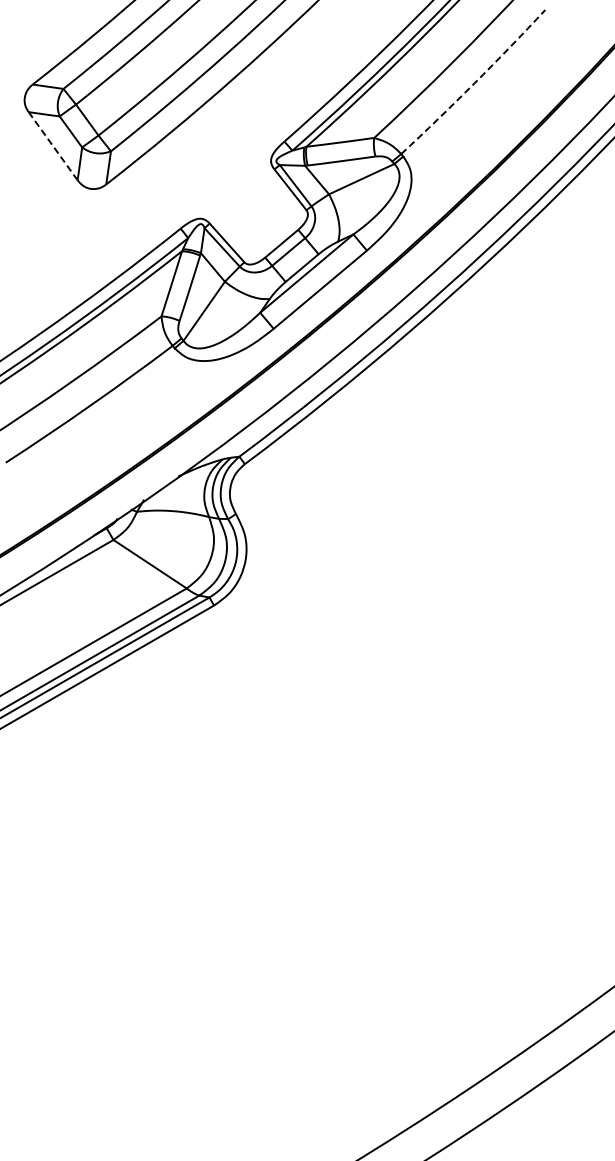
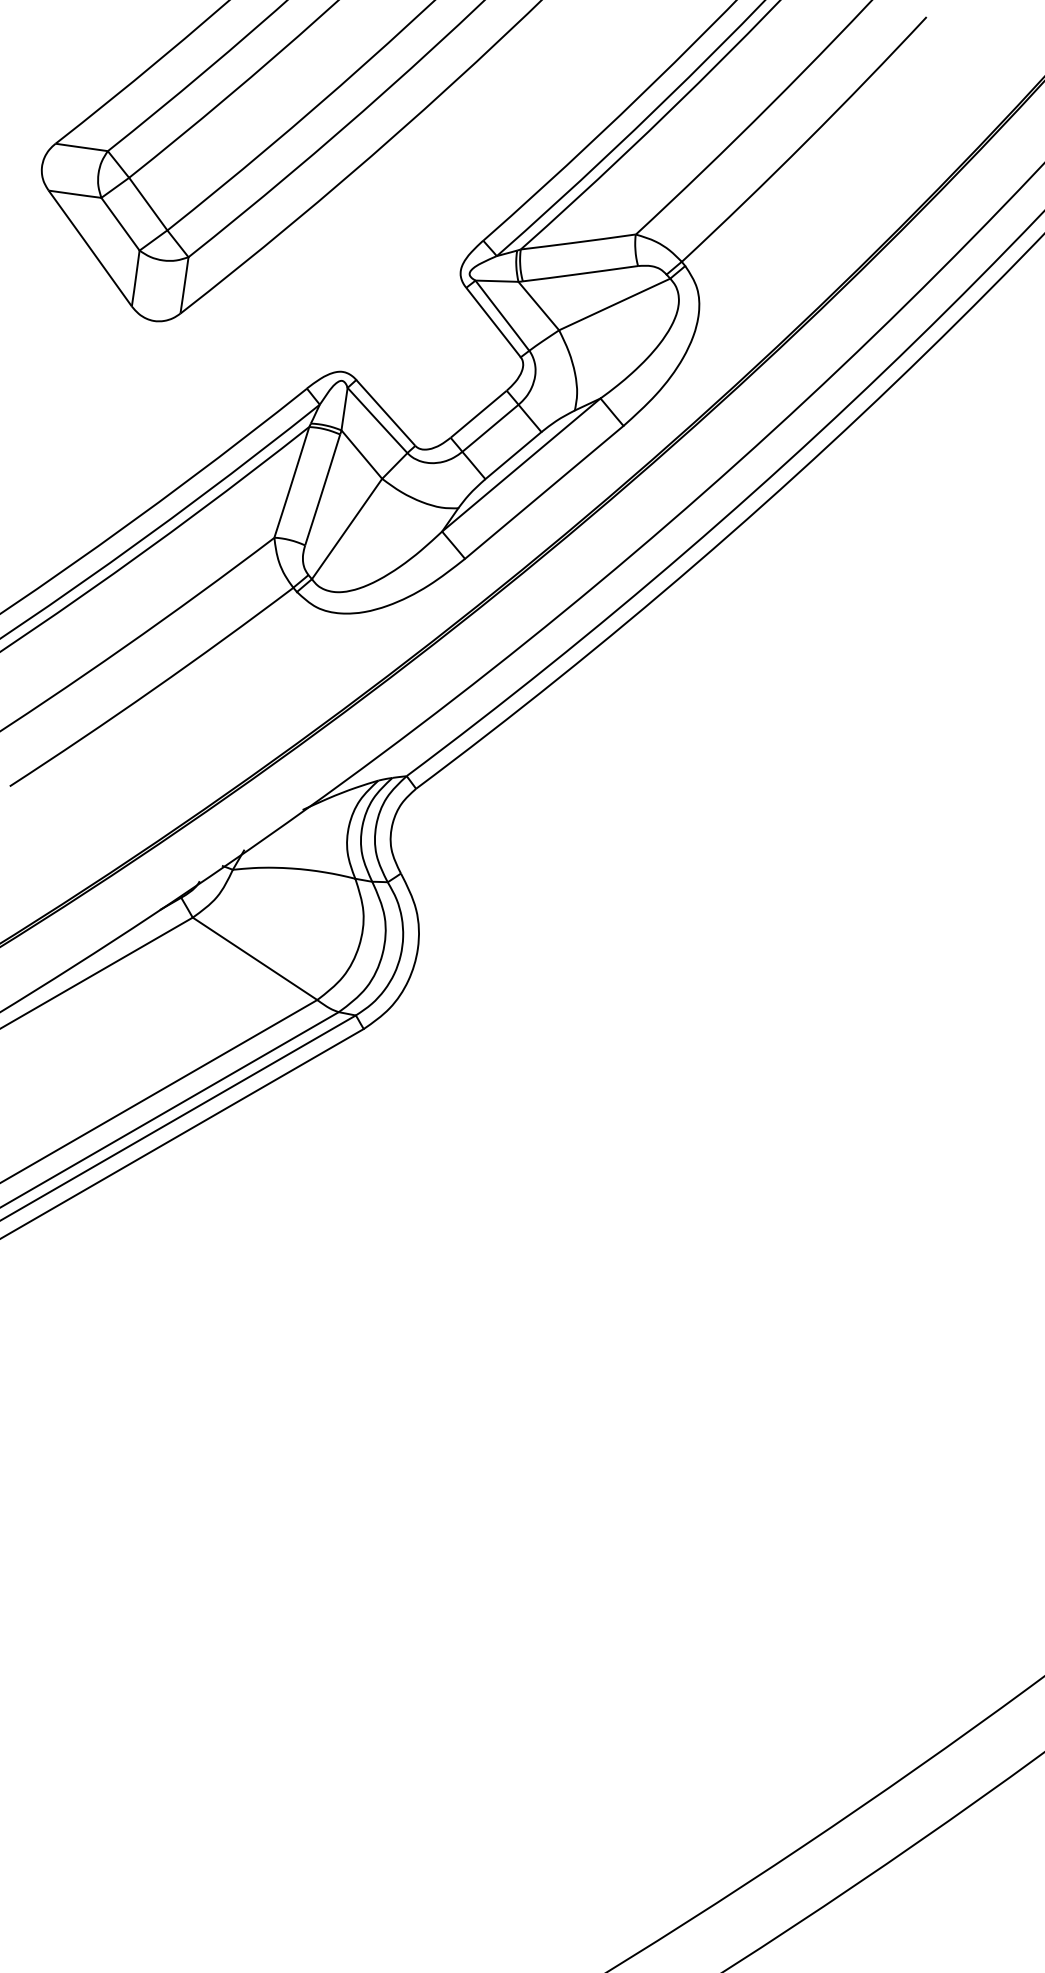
arc: (474, 83) -> (806, 141), dashed -> solid
line: (52, 145) -> (89, 247), dashed -> solid

